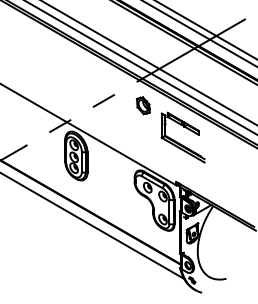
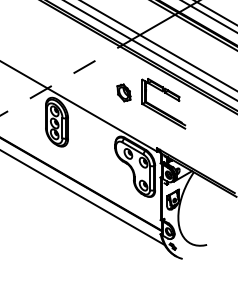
part: (142, 105) -> (123, 92), moved

